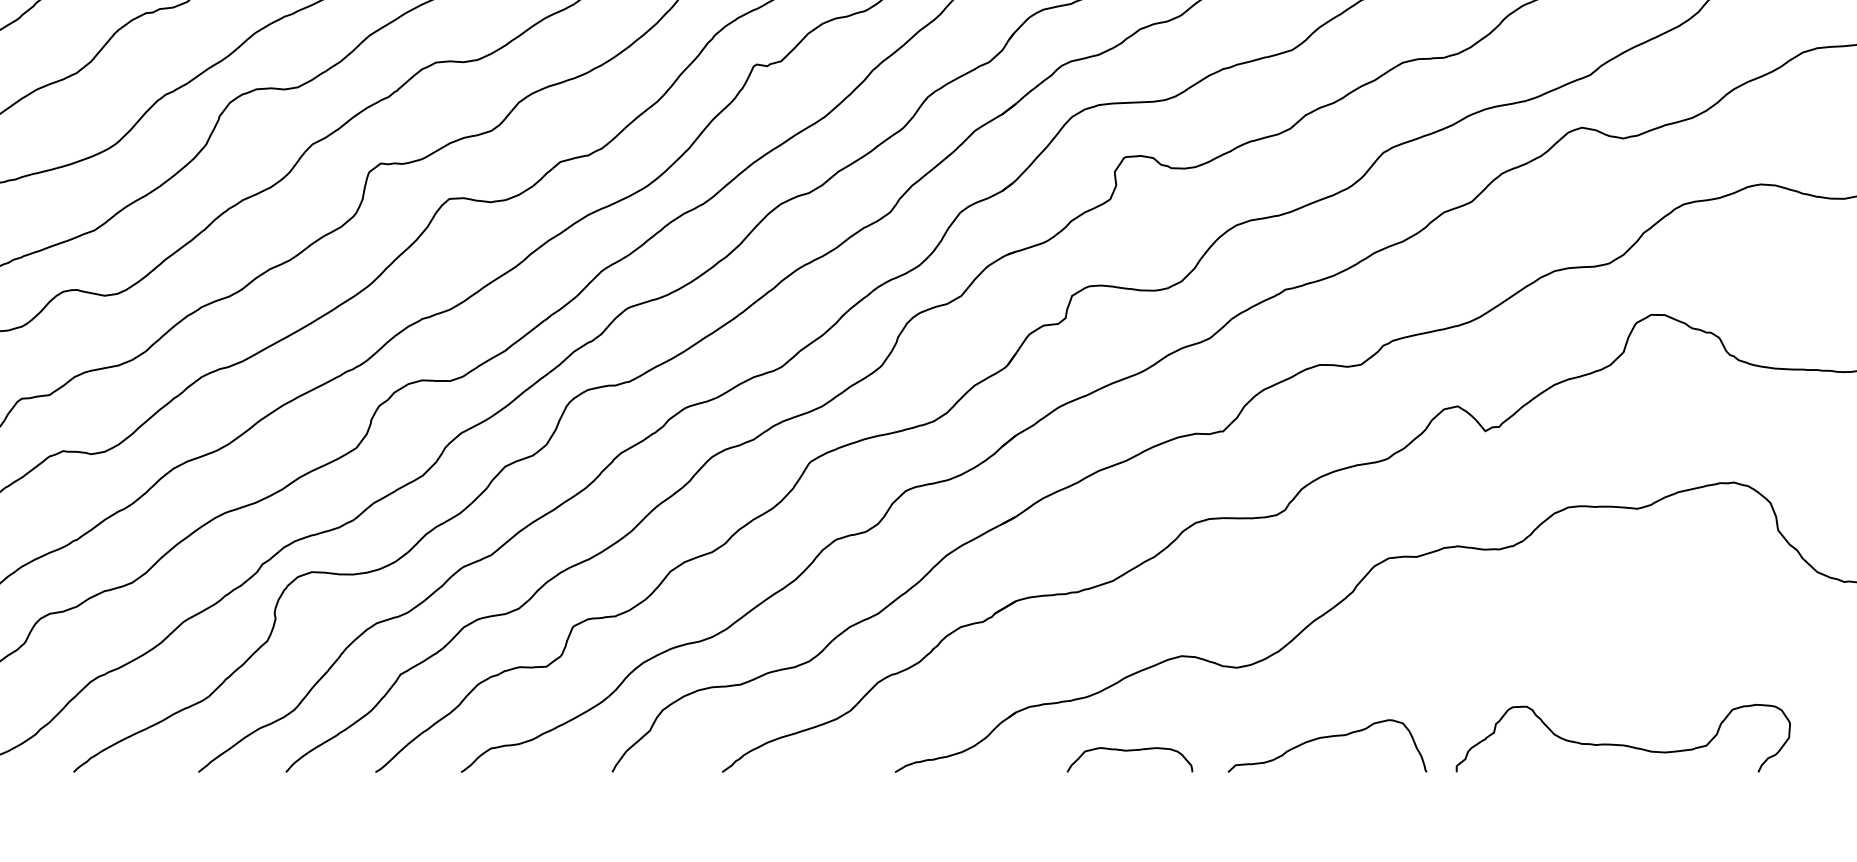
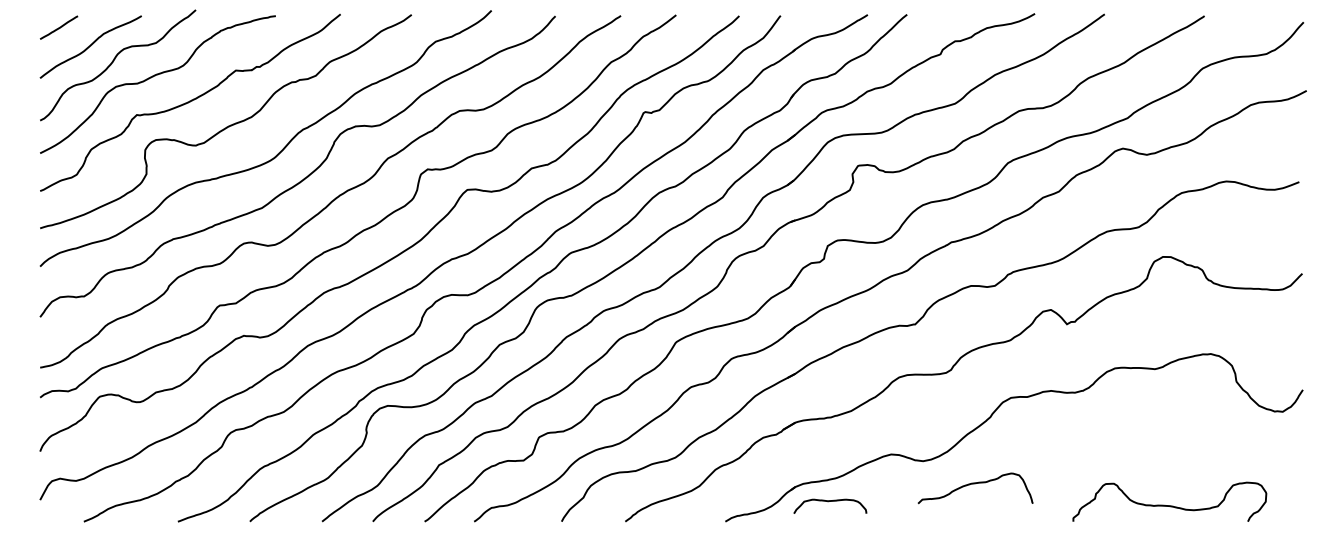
curve: (1327, 739) -> (975, 484), moved
curve: (1622, 744) -> (1169, 505), moved
curve: (1126, 752) -> (828, 502), moved

